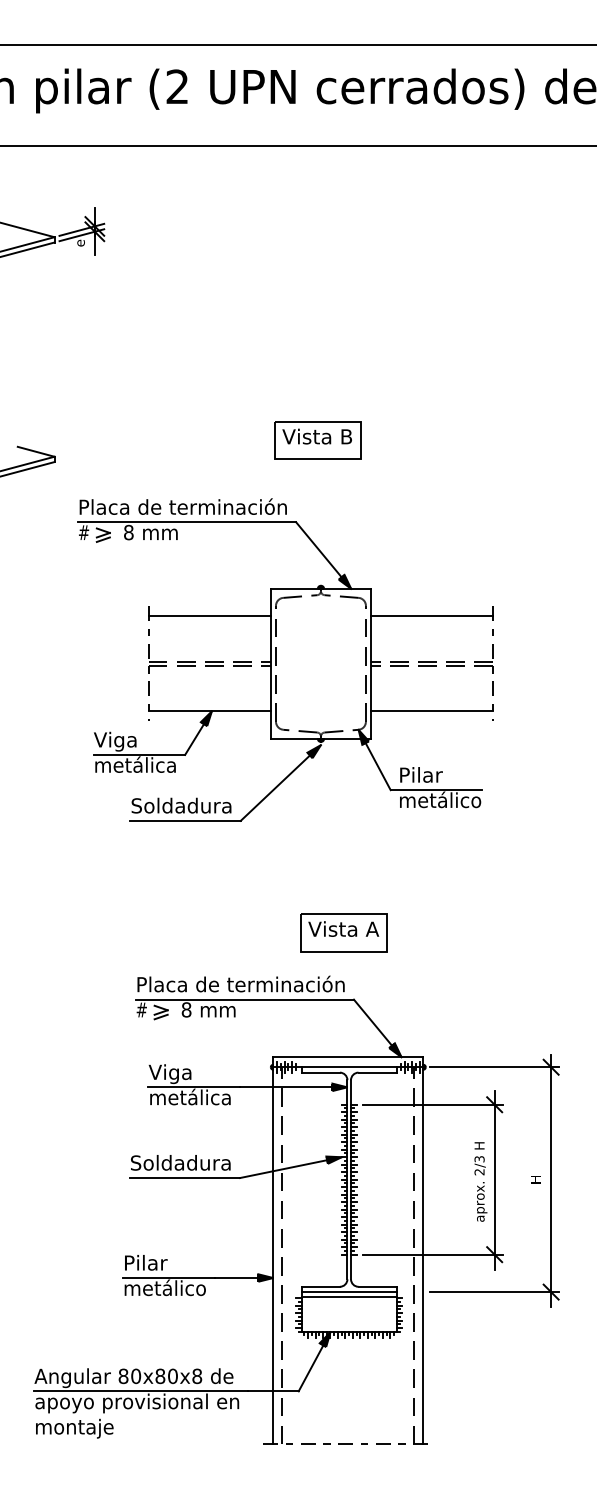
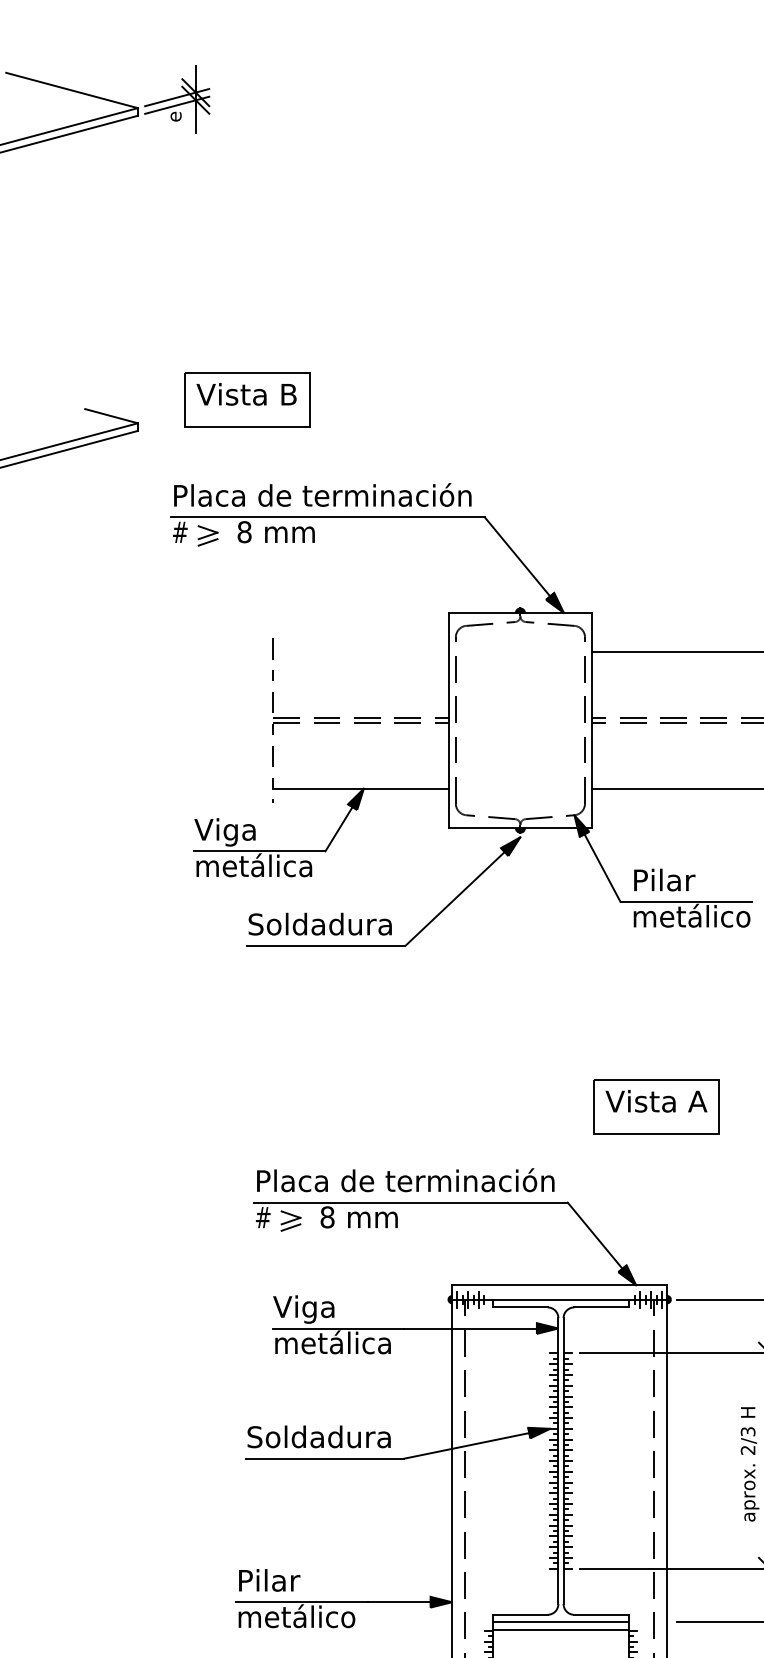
part: (317, 440) -> (247, 399), moved
line: (209, 616) -> (360, 652), removed
part: (343, 932) -> (656, 1106), moved

